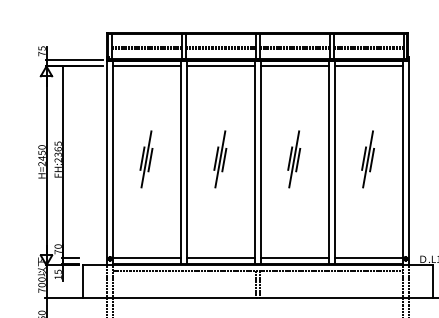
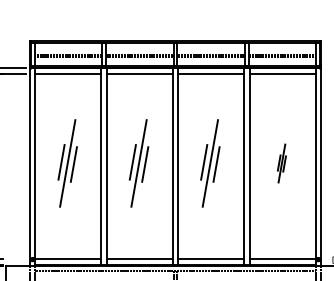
part: (146, 159) -> (67, 163), size x1.6
part: (220, 159) -> (139, 163), size x1.6
part: (294, 159) -> (210, 163), size x1.6
part: (367, 159) -> (281, 163), size x0.7

